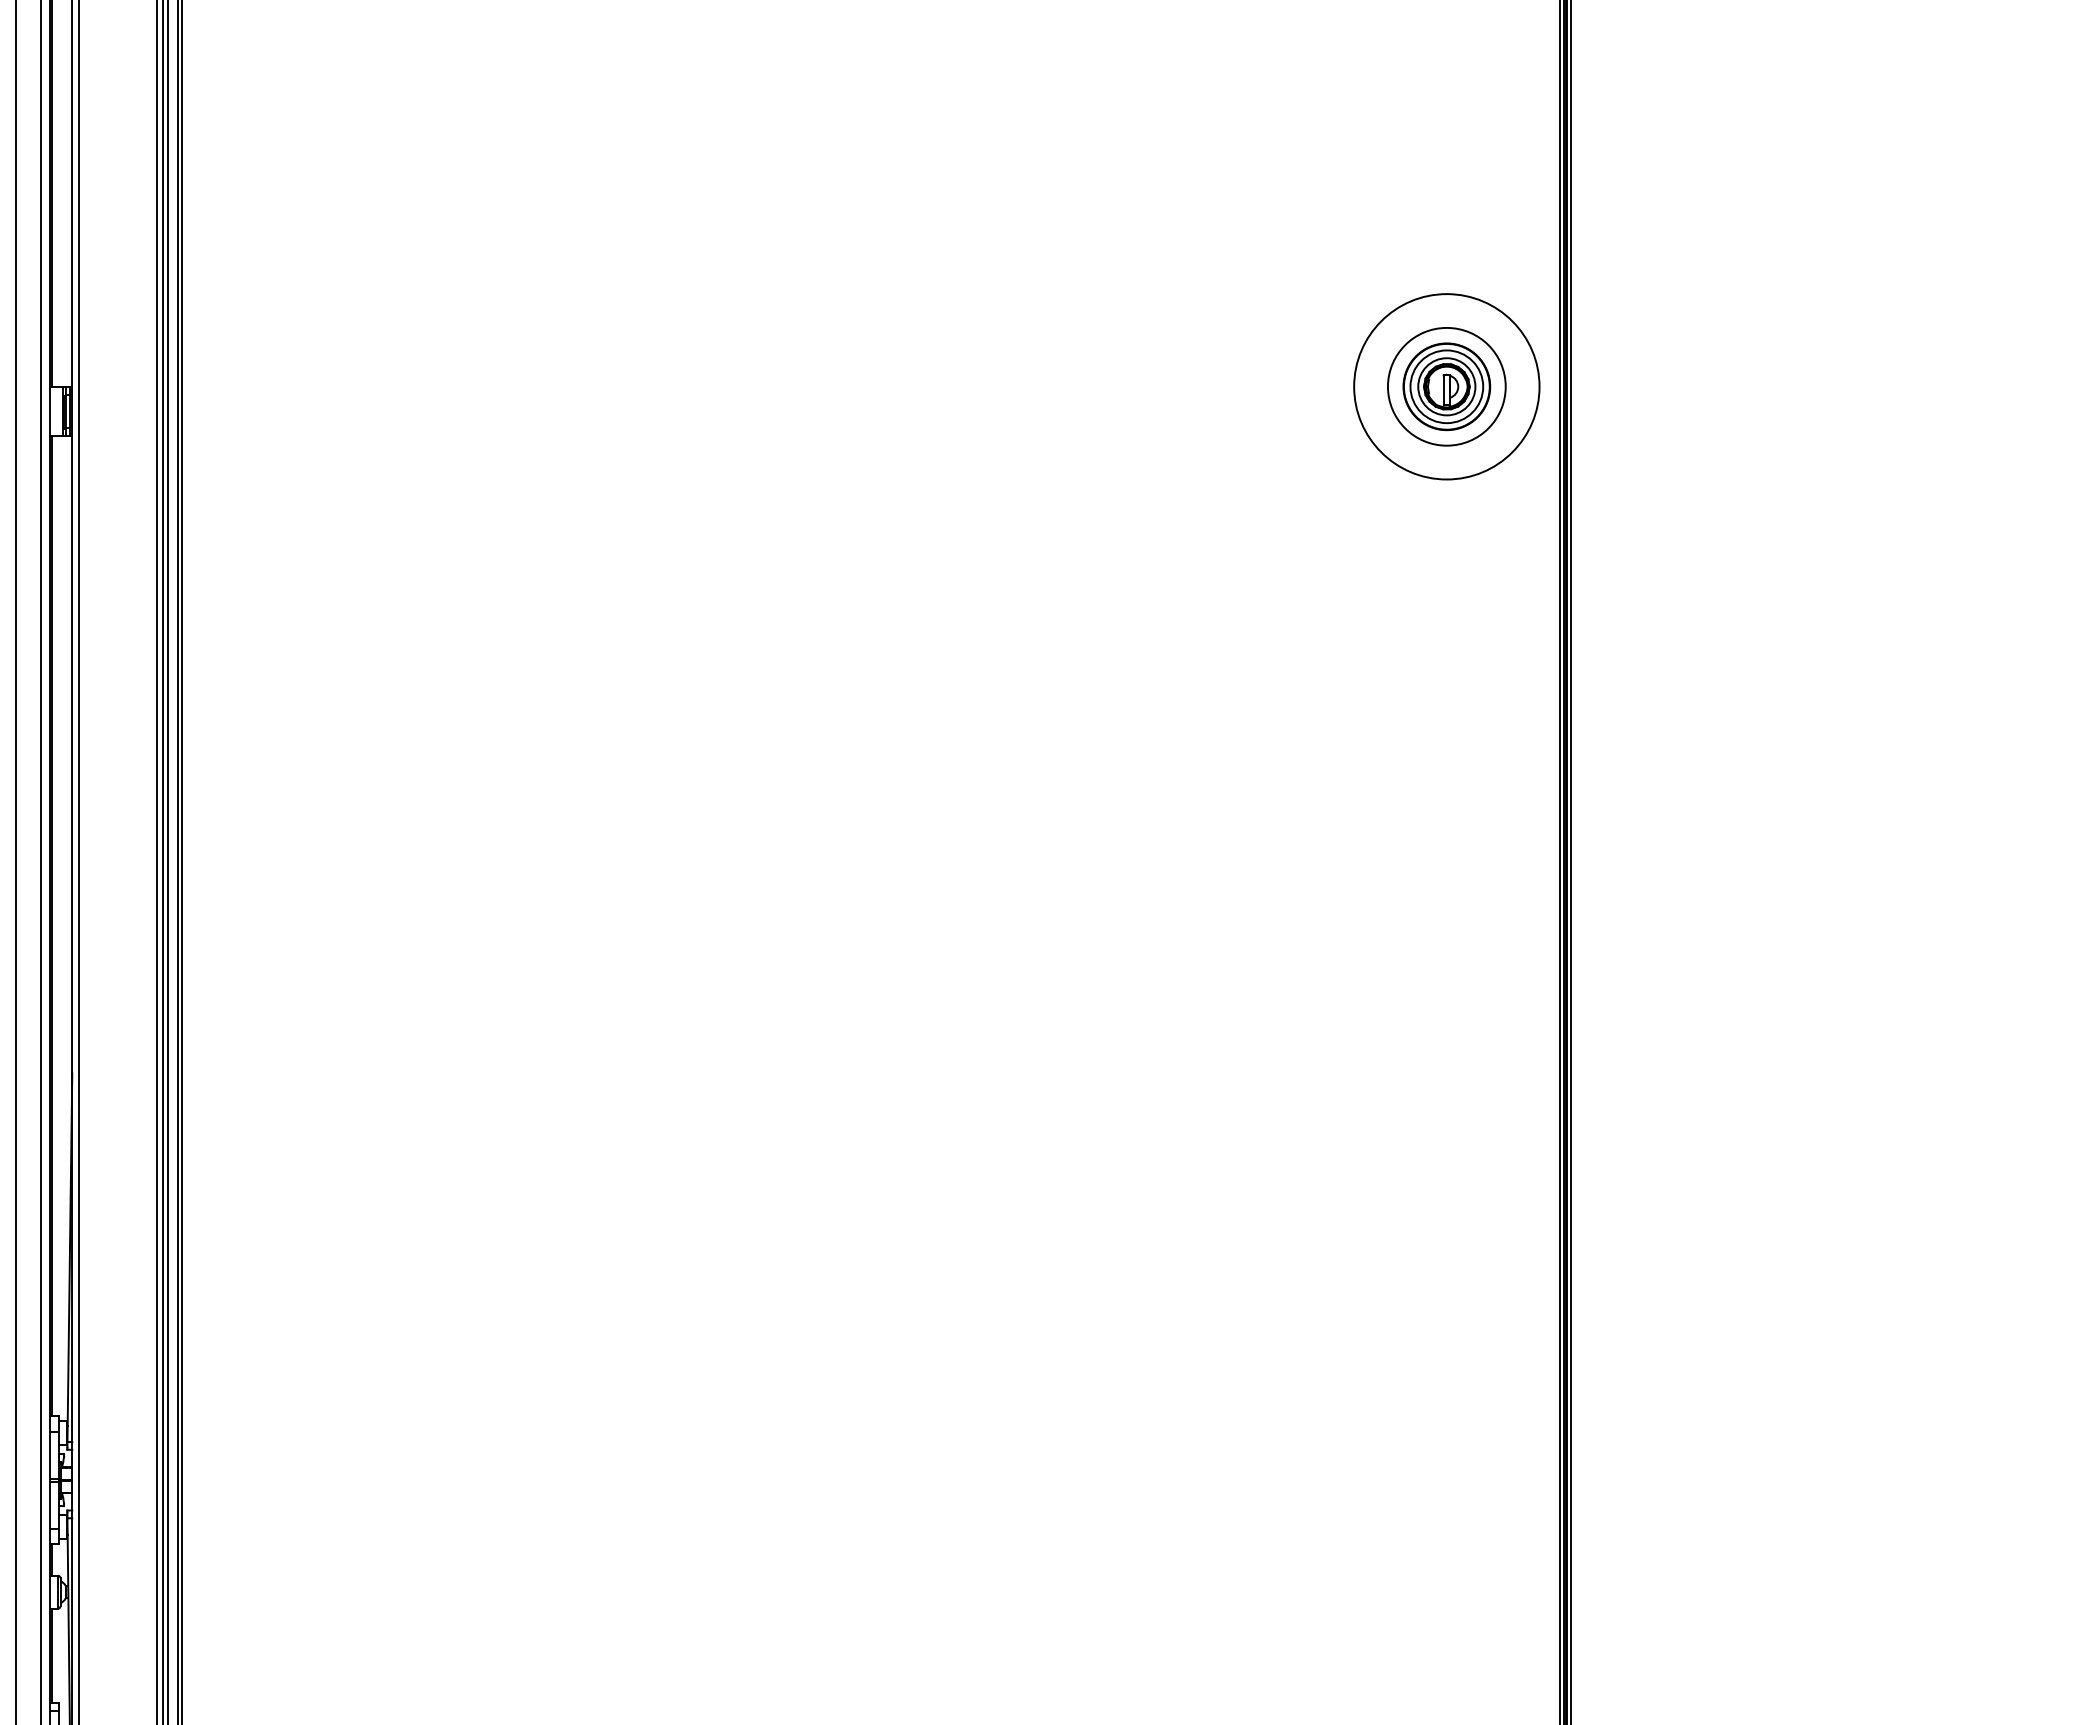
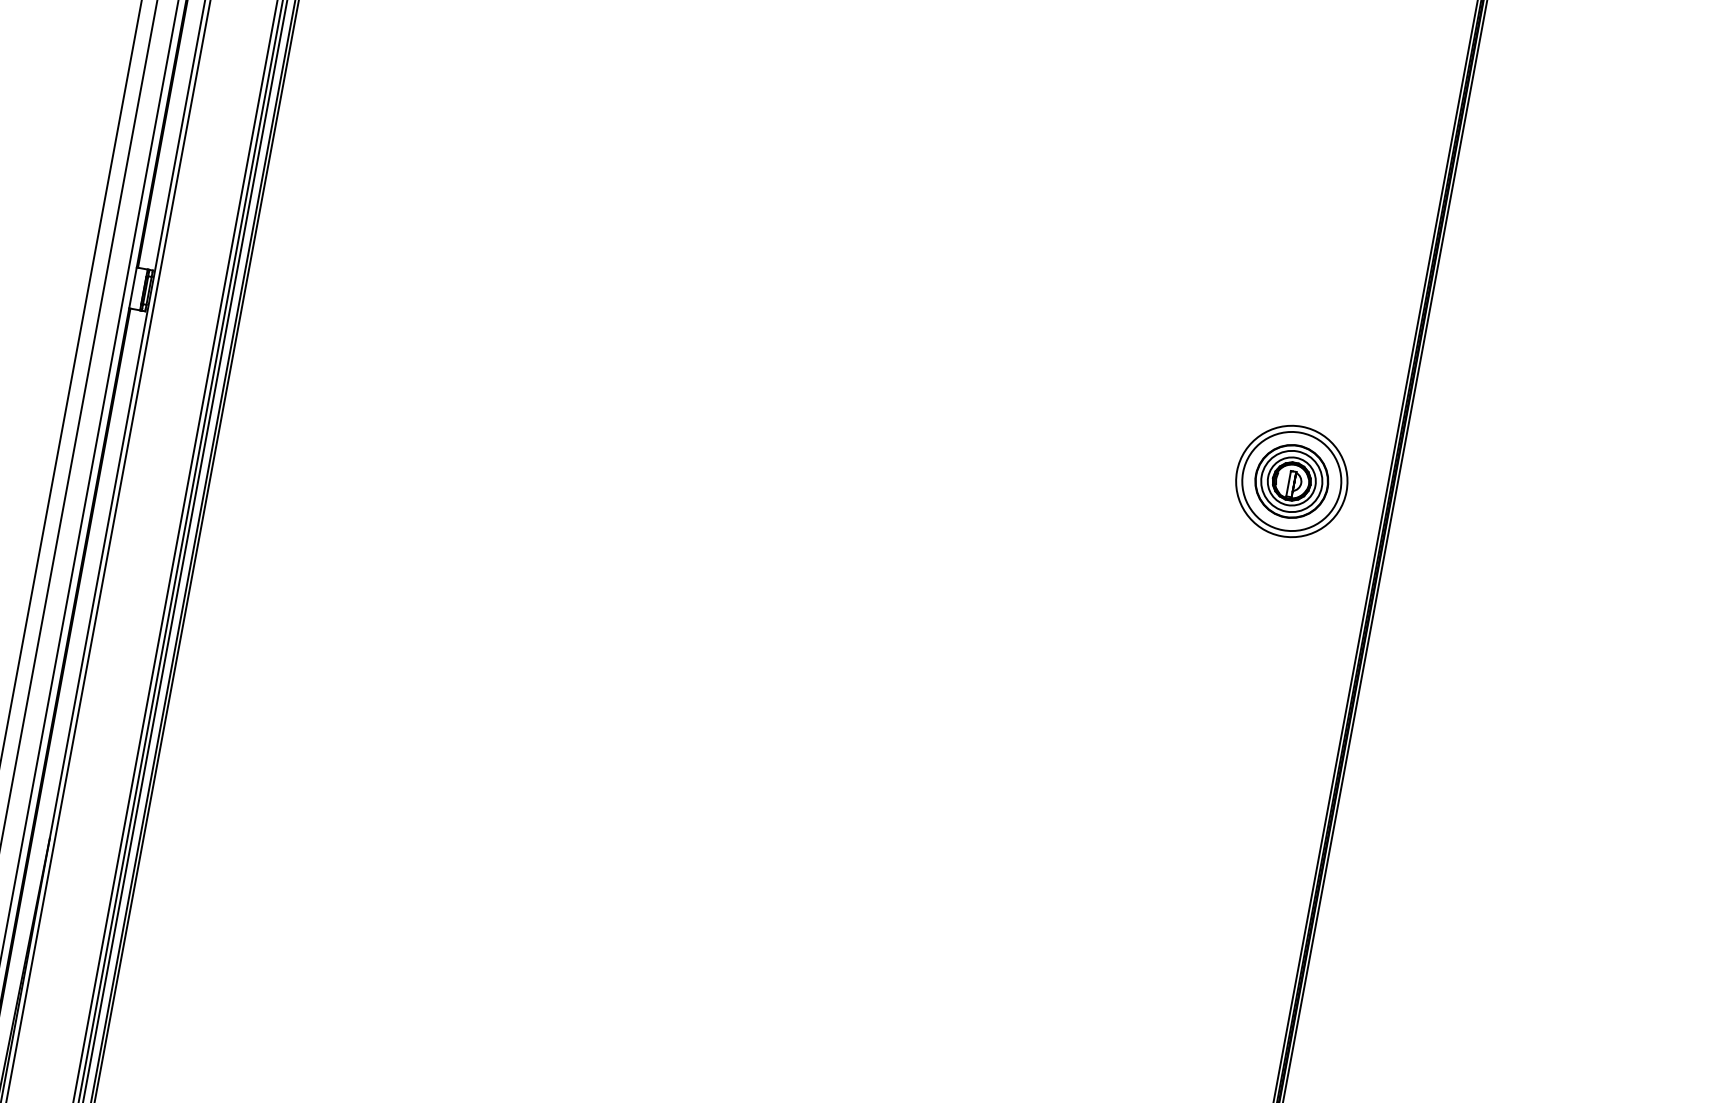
circle: (1446, 386) -> (1291, 481), size x0.71

